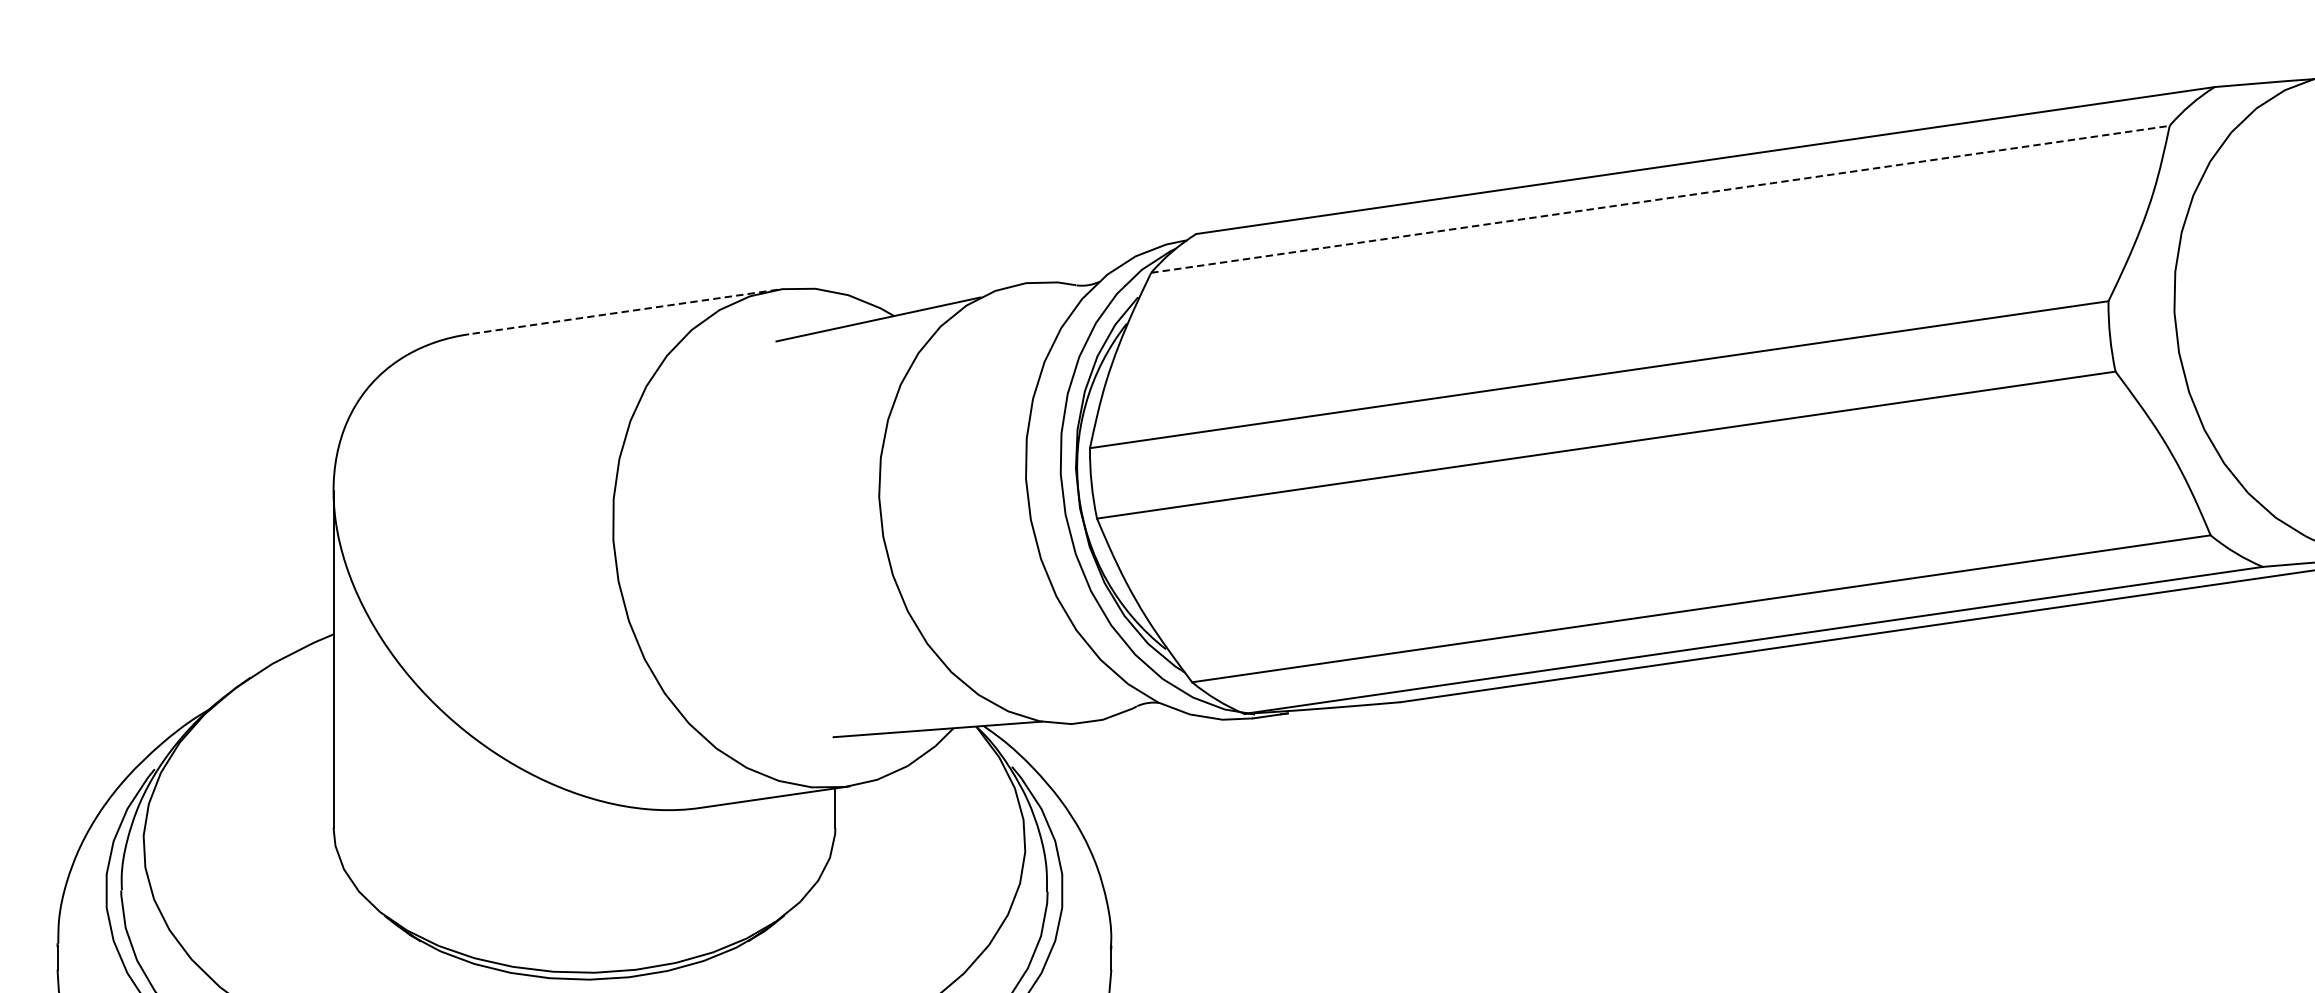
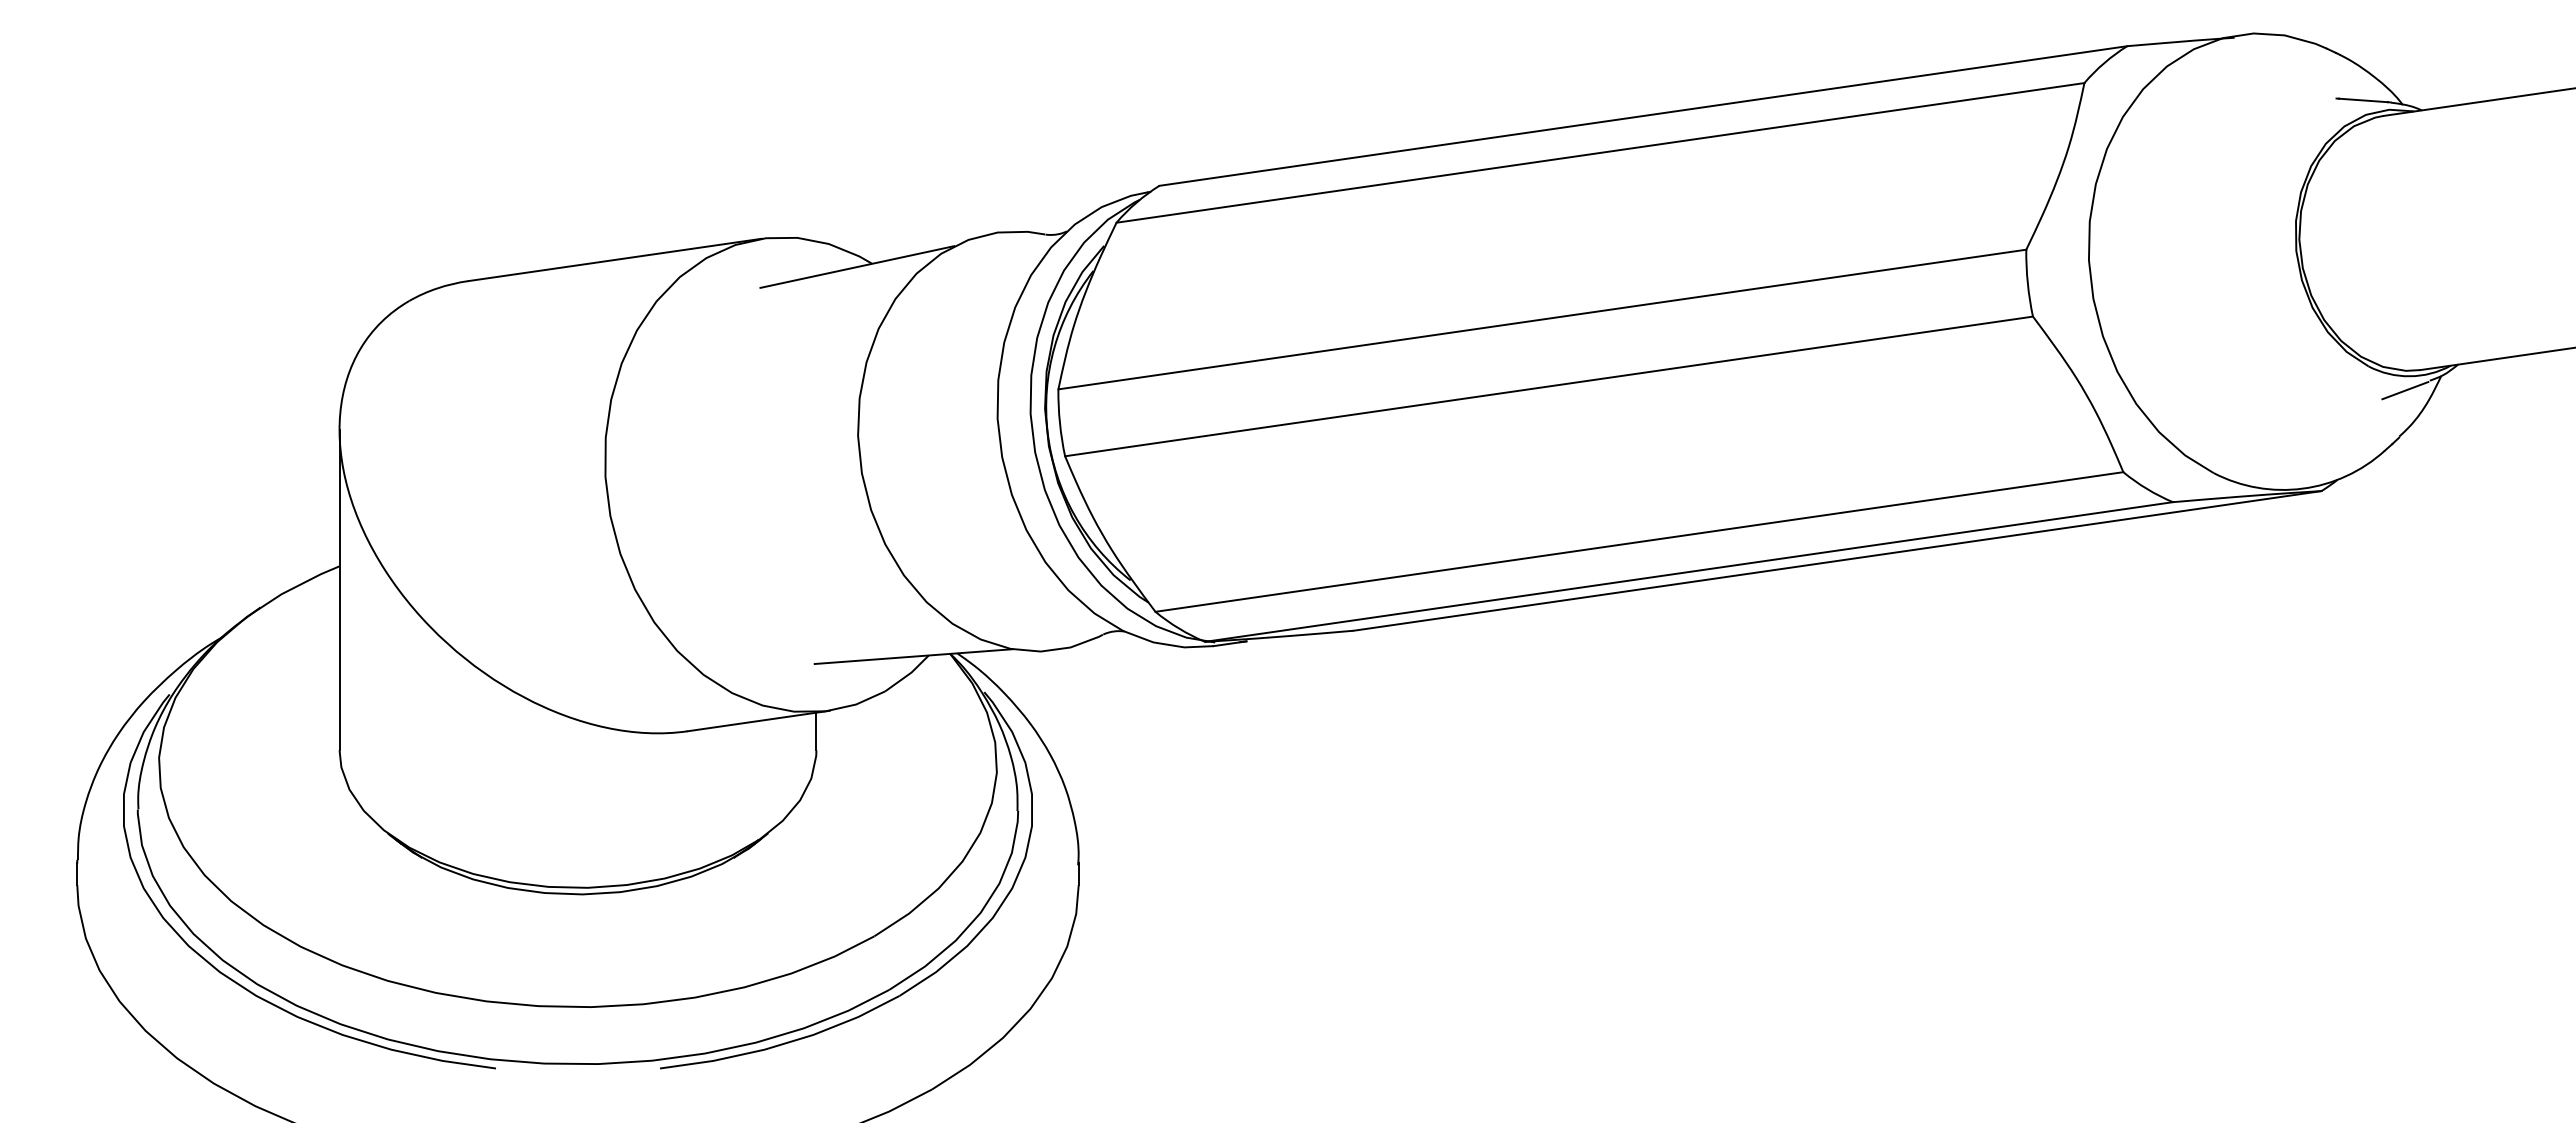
line: (1660, 198) -> (1600, 152), dashed -> solid
line: (622, 312) -> (614, 260), dashed -> solid

